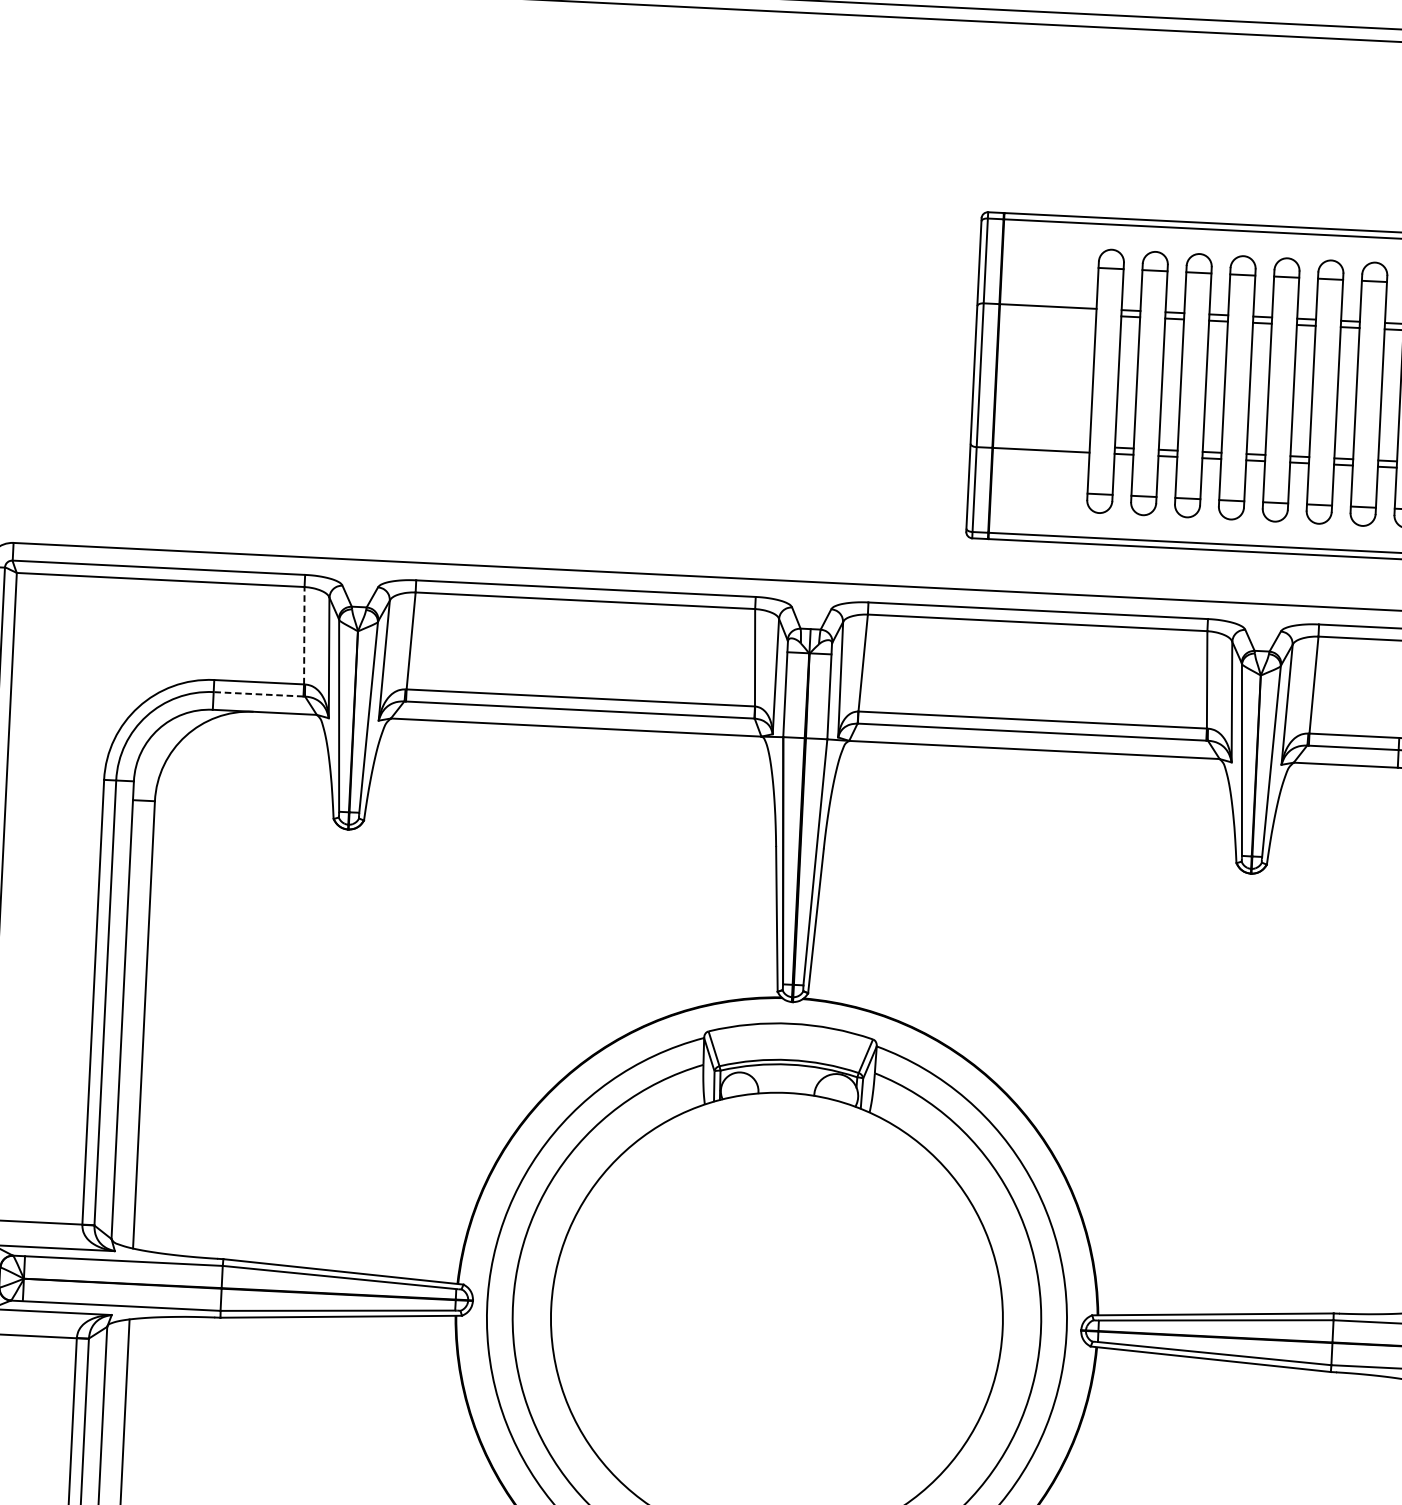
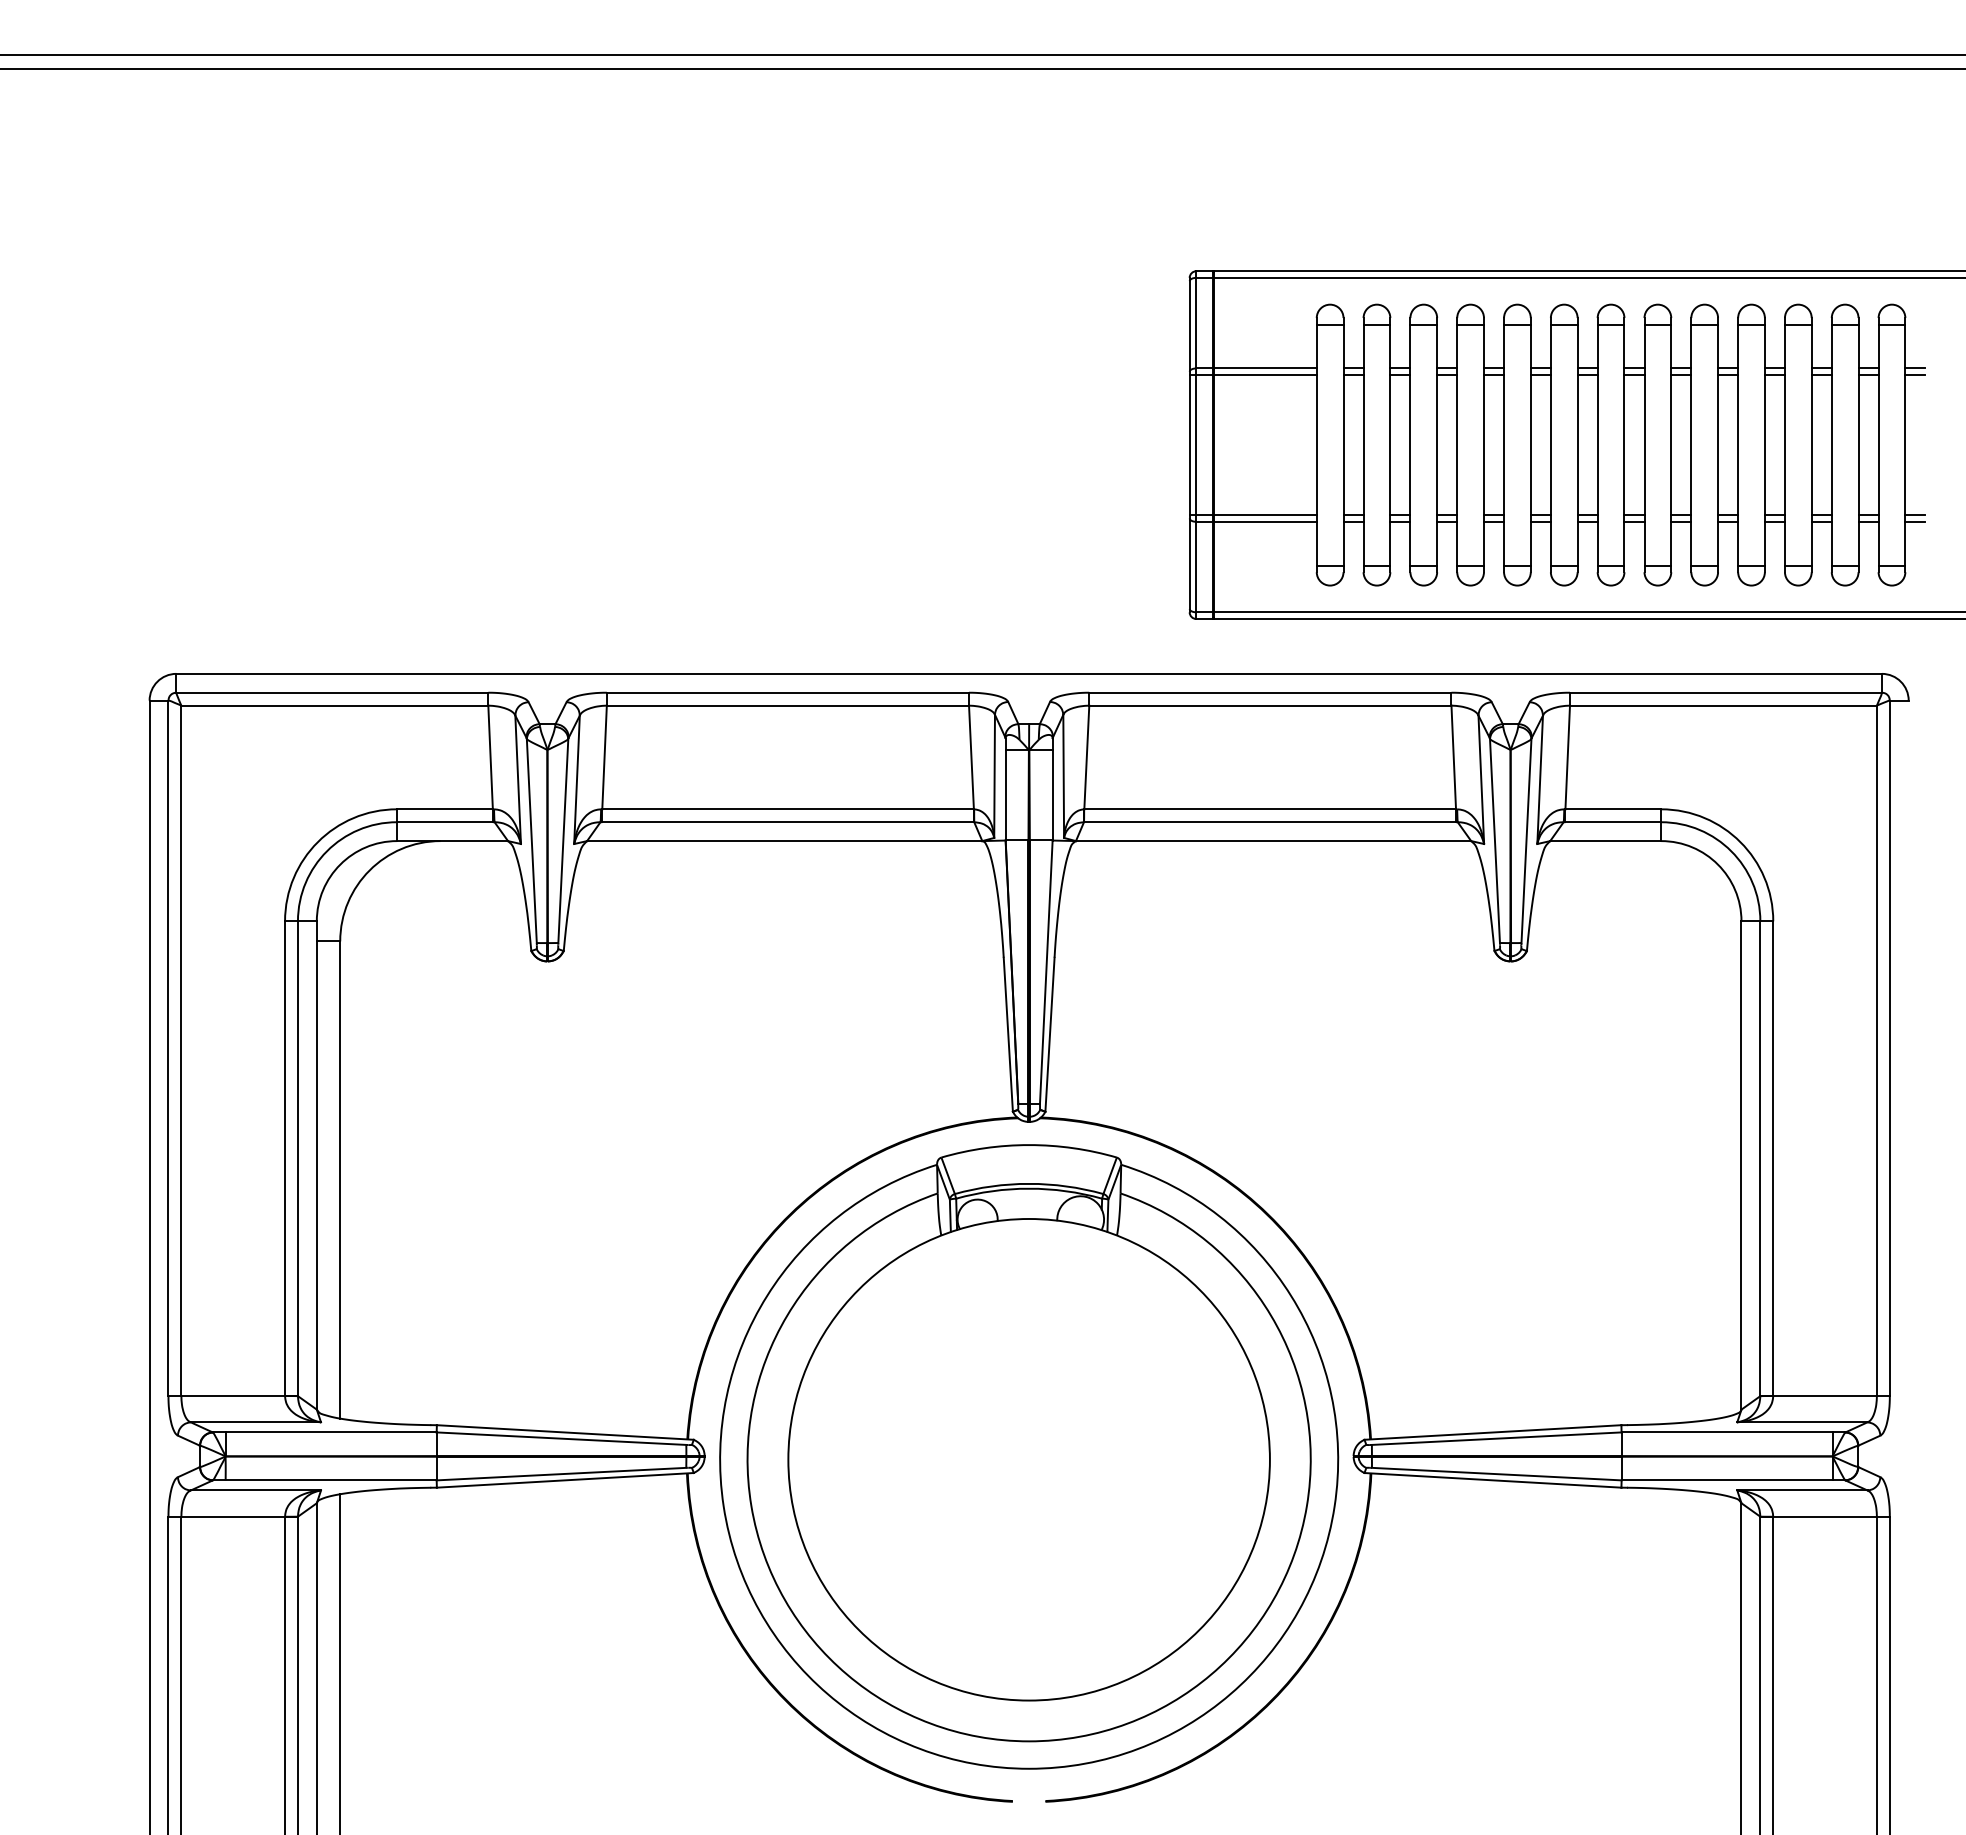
line: (1036, 312) -> (1252, 375), added
line: (1029, 443) -> (1252, 515), added
line: (304, 635) -> (490, 757), dashed -> solid
line: (258, 694) -> (444, 822), dashed -> solid

